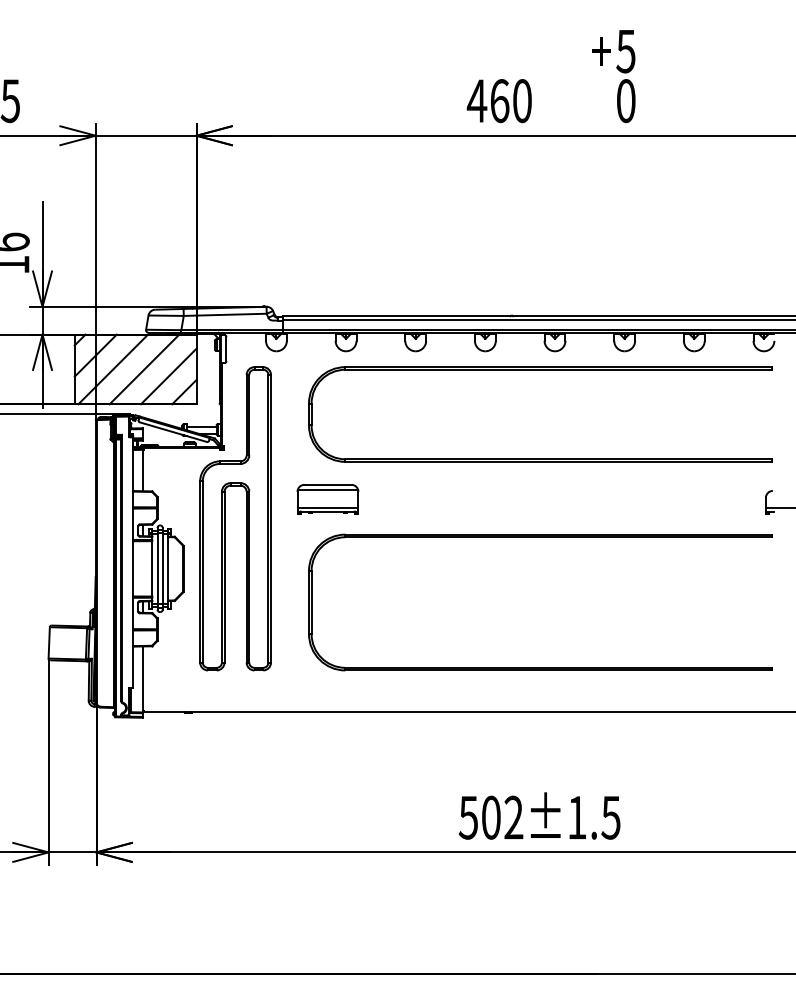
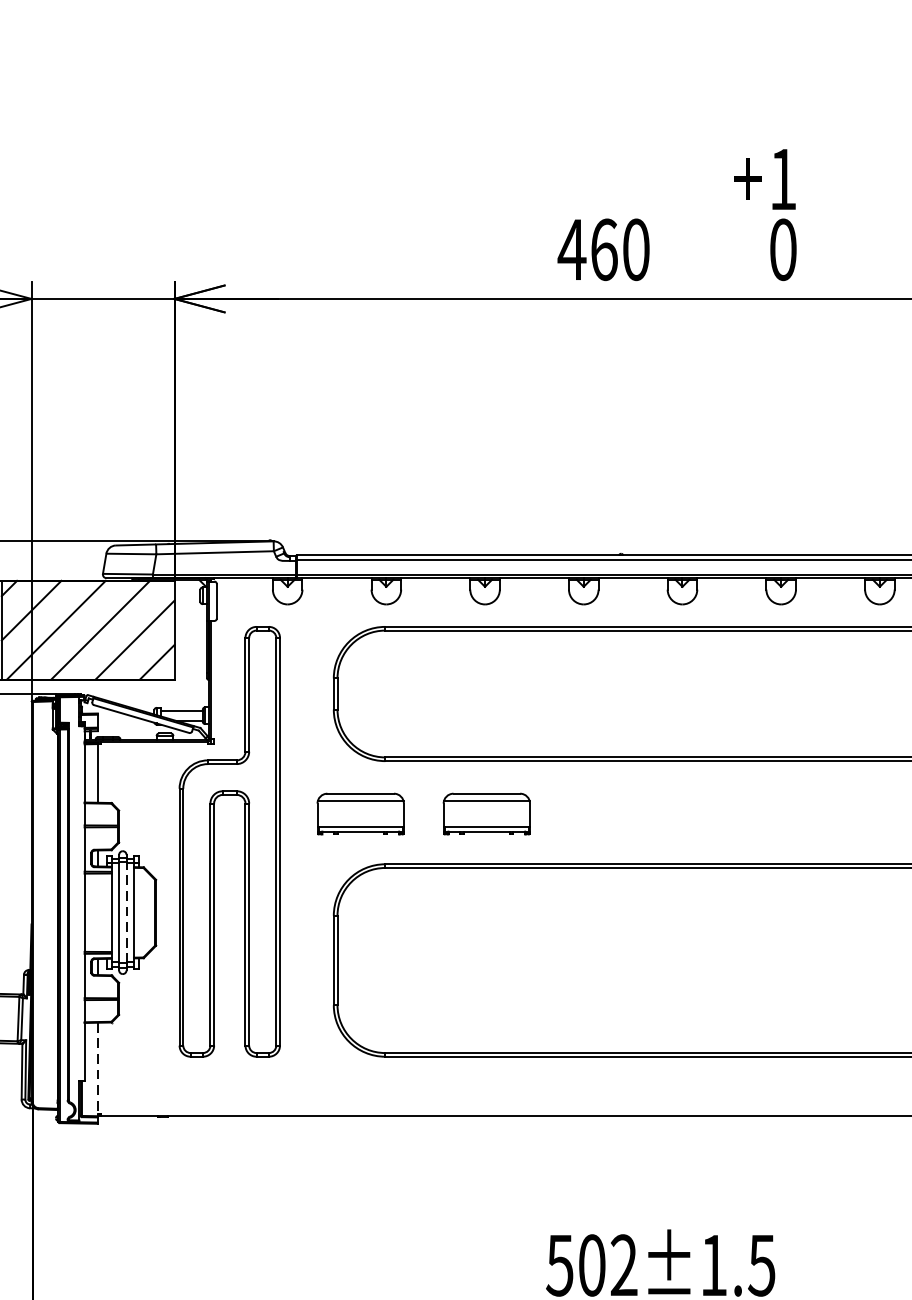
text: (625, 51) -> (782, 179), 5 -> 1
part: (416, 499) -> (486, 814), added
line: (162, 568) -> (126, 912), solid -> dashed
line: (142, 679) -> (97, 1069), solid -> dashed

